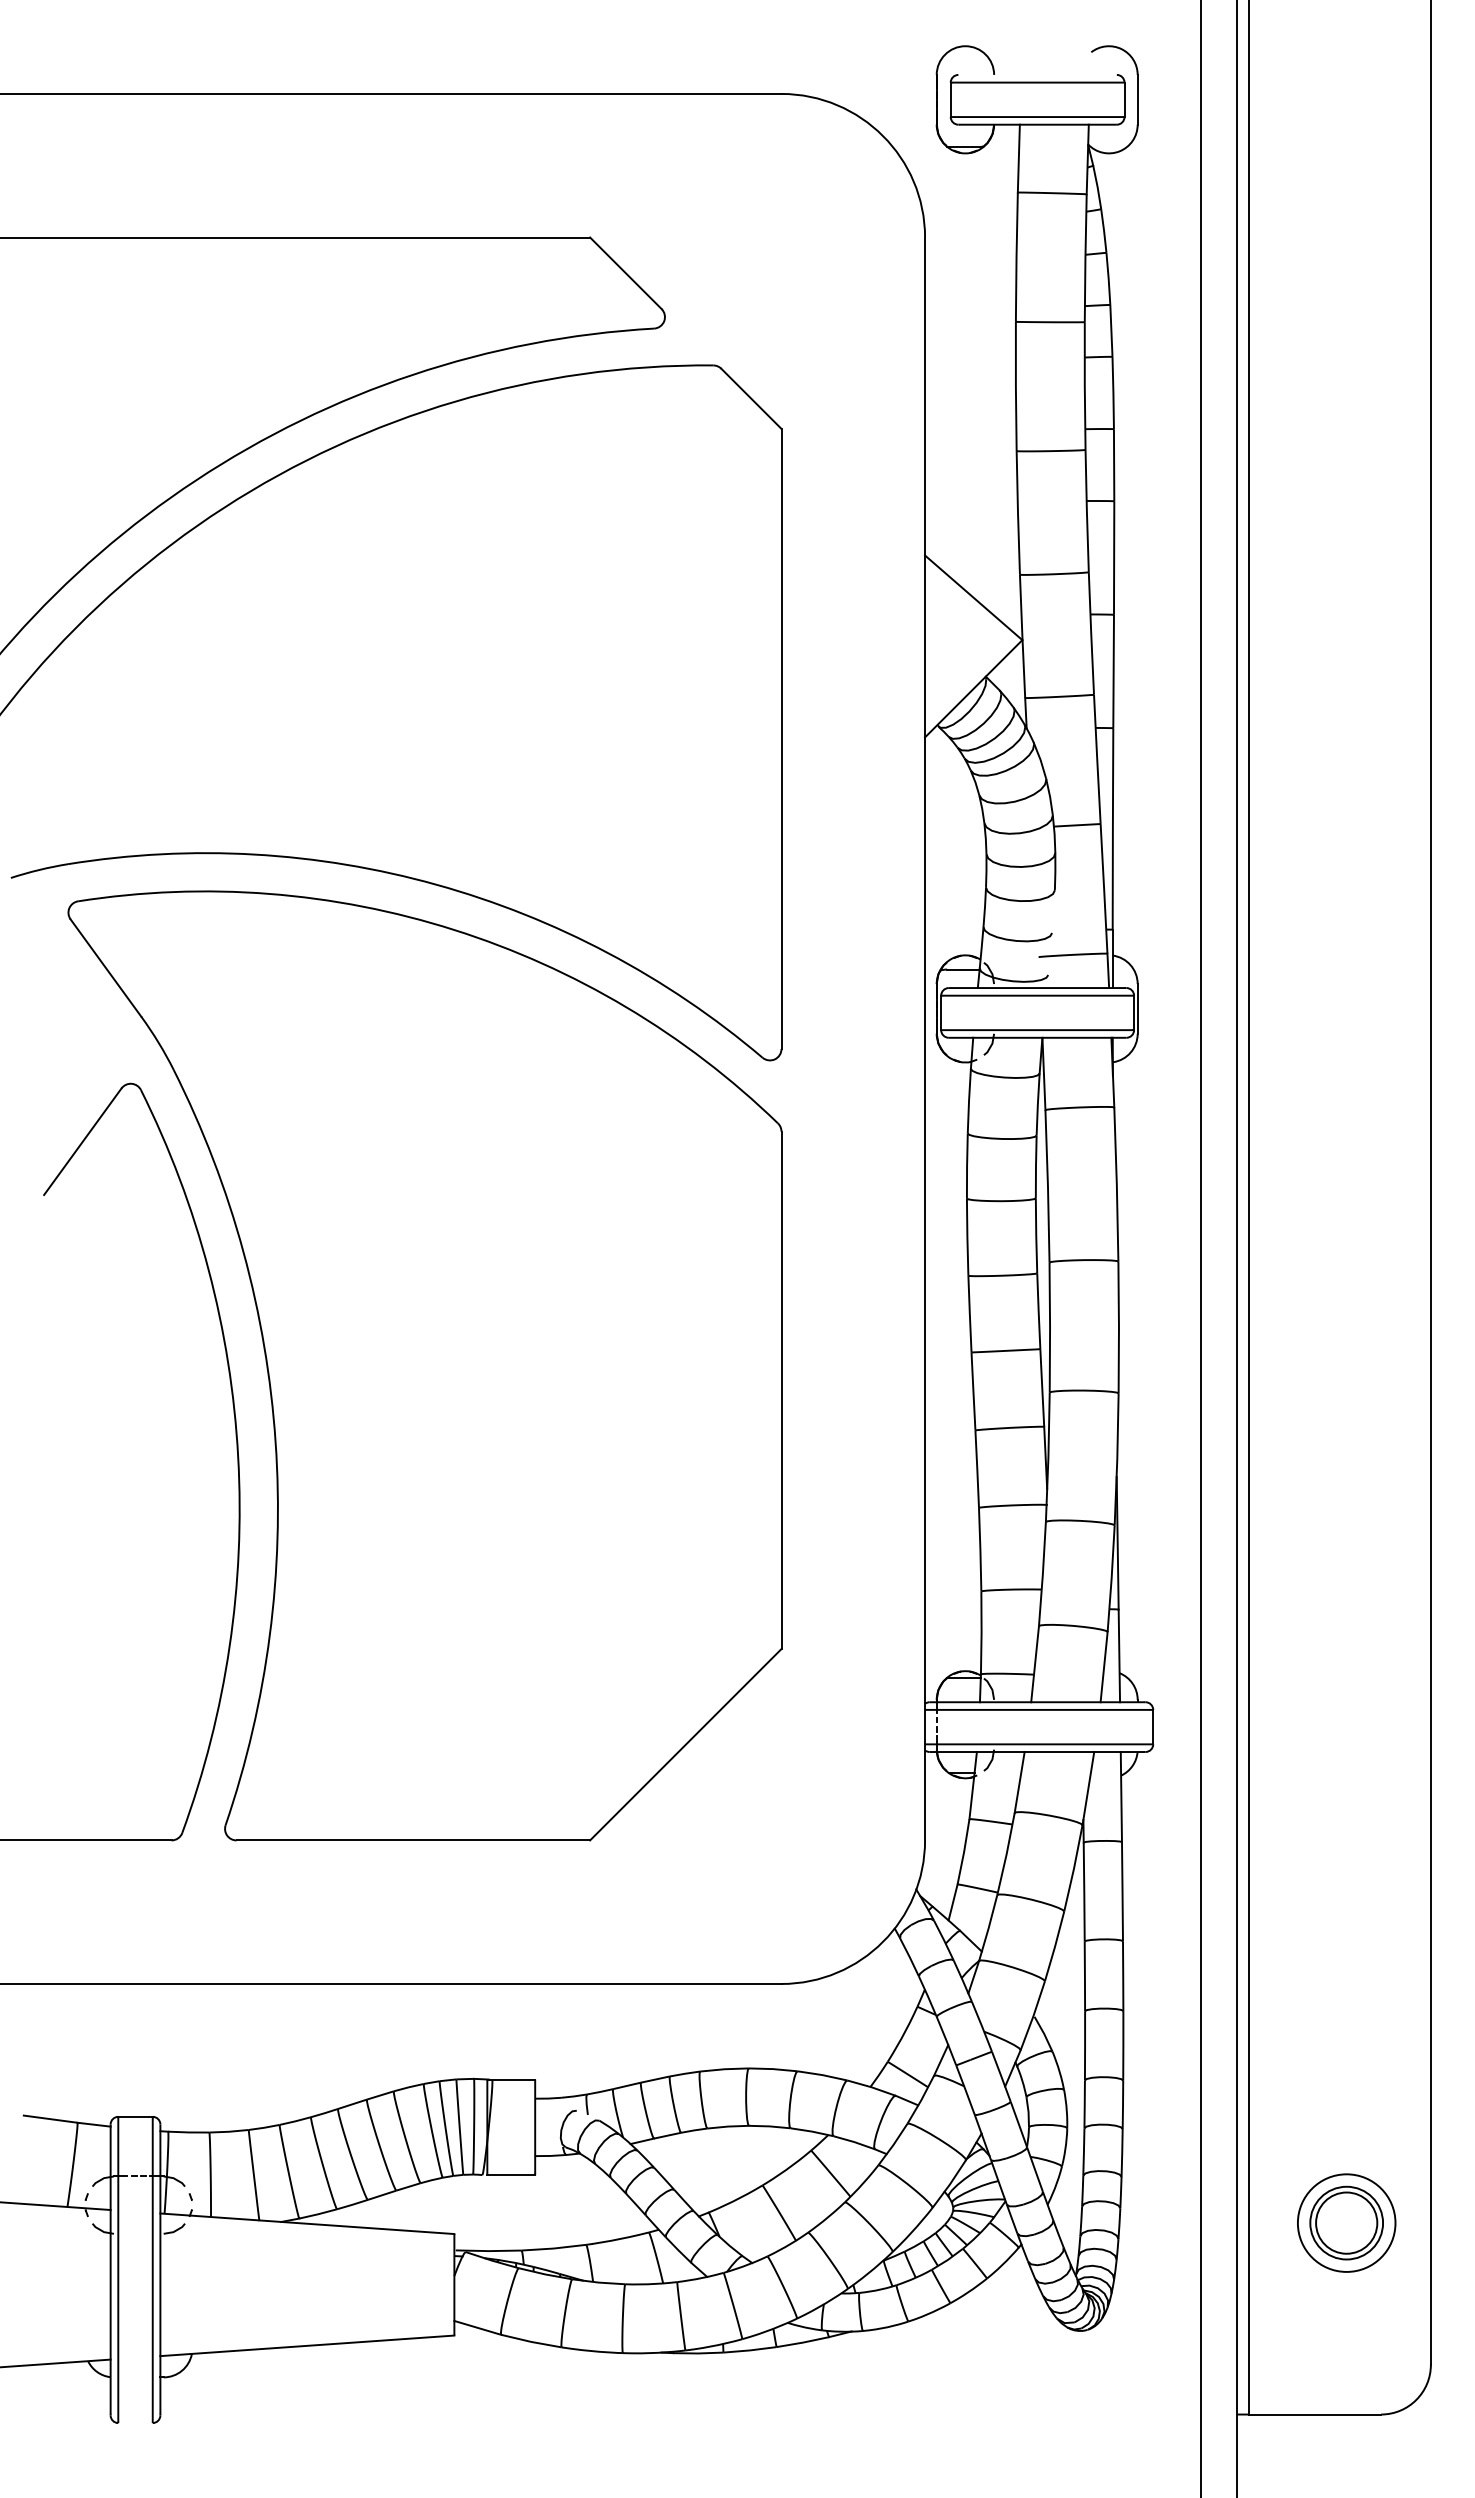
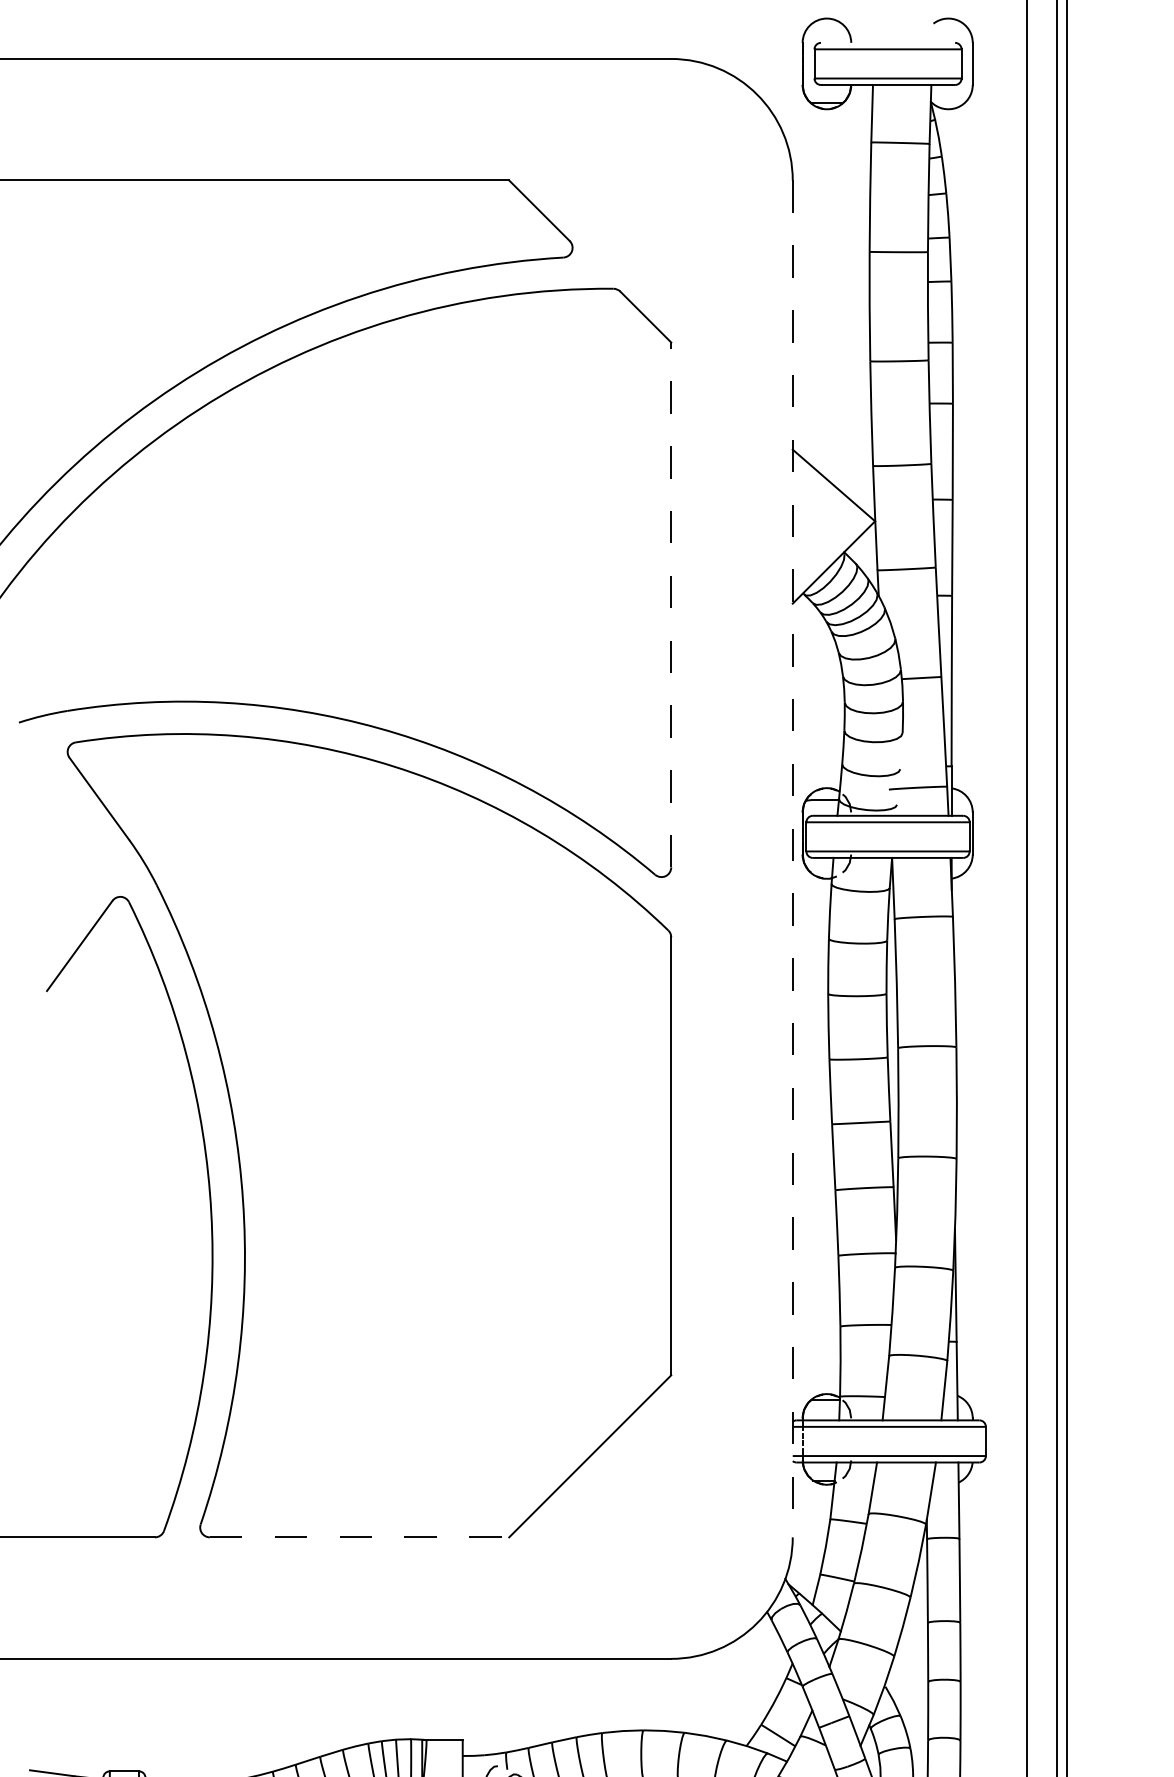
line: (781, 738) -> (671, 604), solid -> dashed
line: (925, 1039) -> (793, 859), solid -> dashed
line: (413, 1840) -> (359, 1537), solid -> dashed

